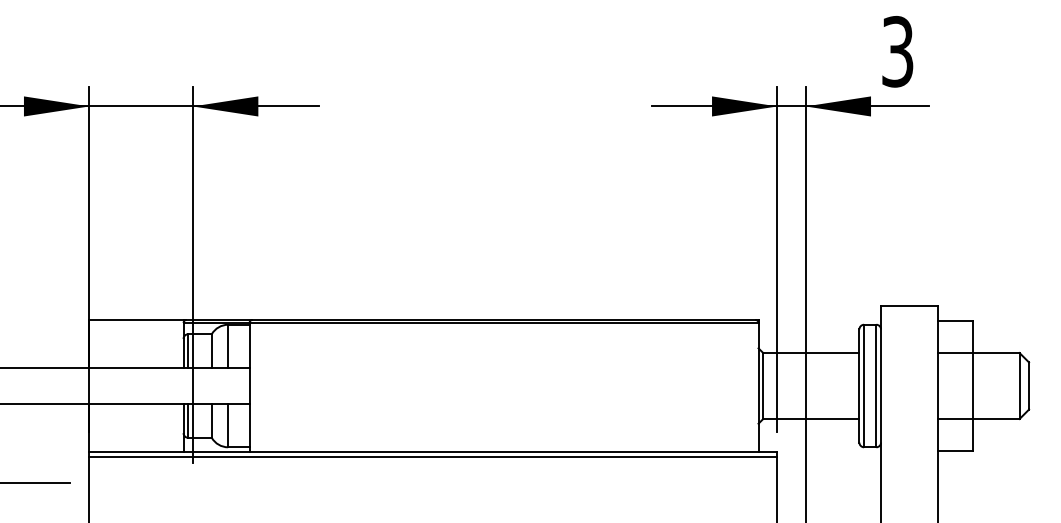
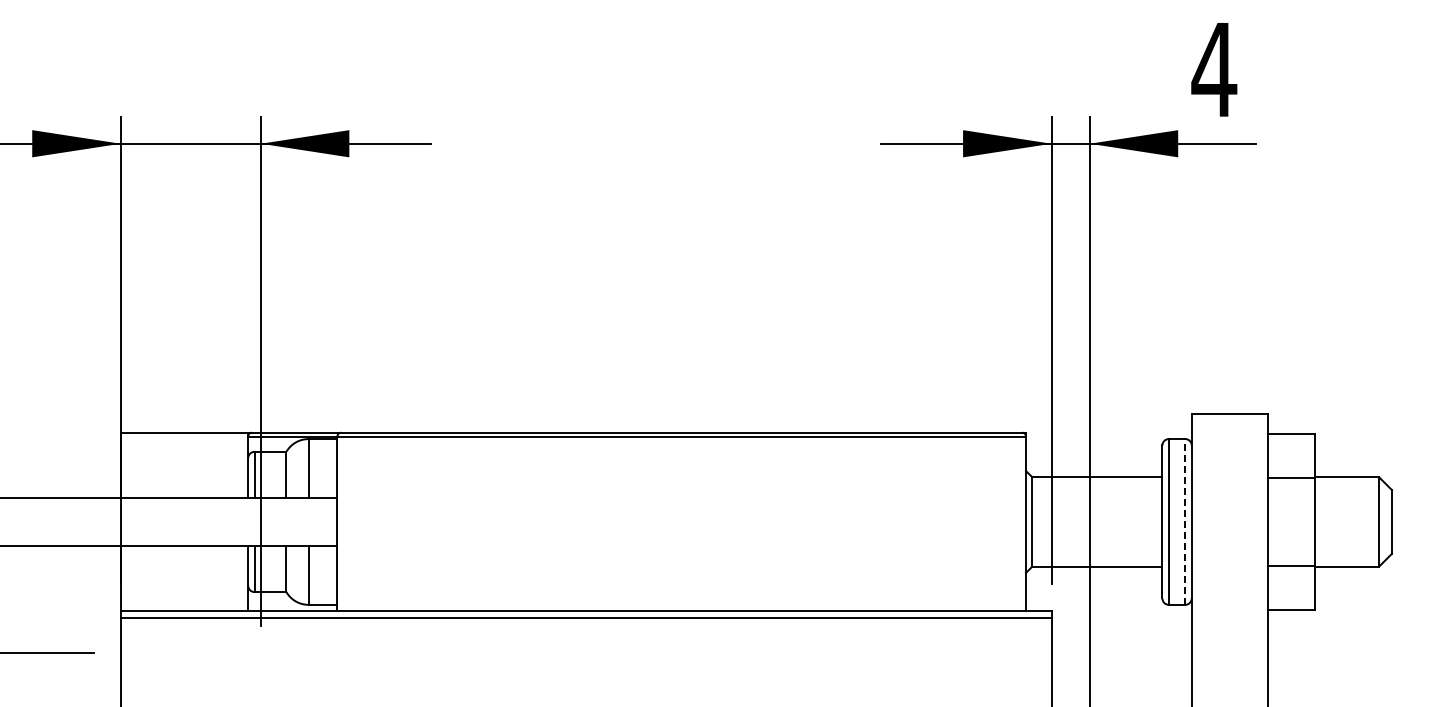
text: (897, 51) -> (1214, 69), 3 -> 4
line: (876, 385) -> (1185, 521), solid -> dashed

